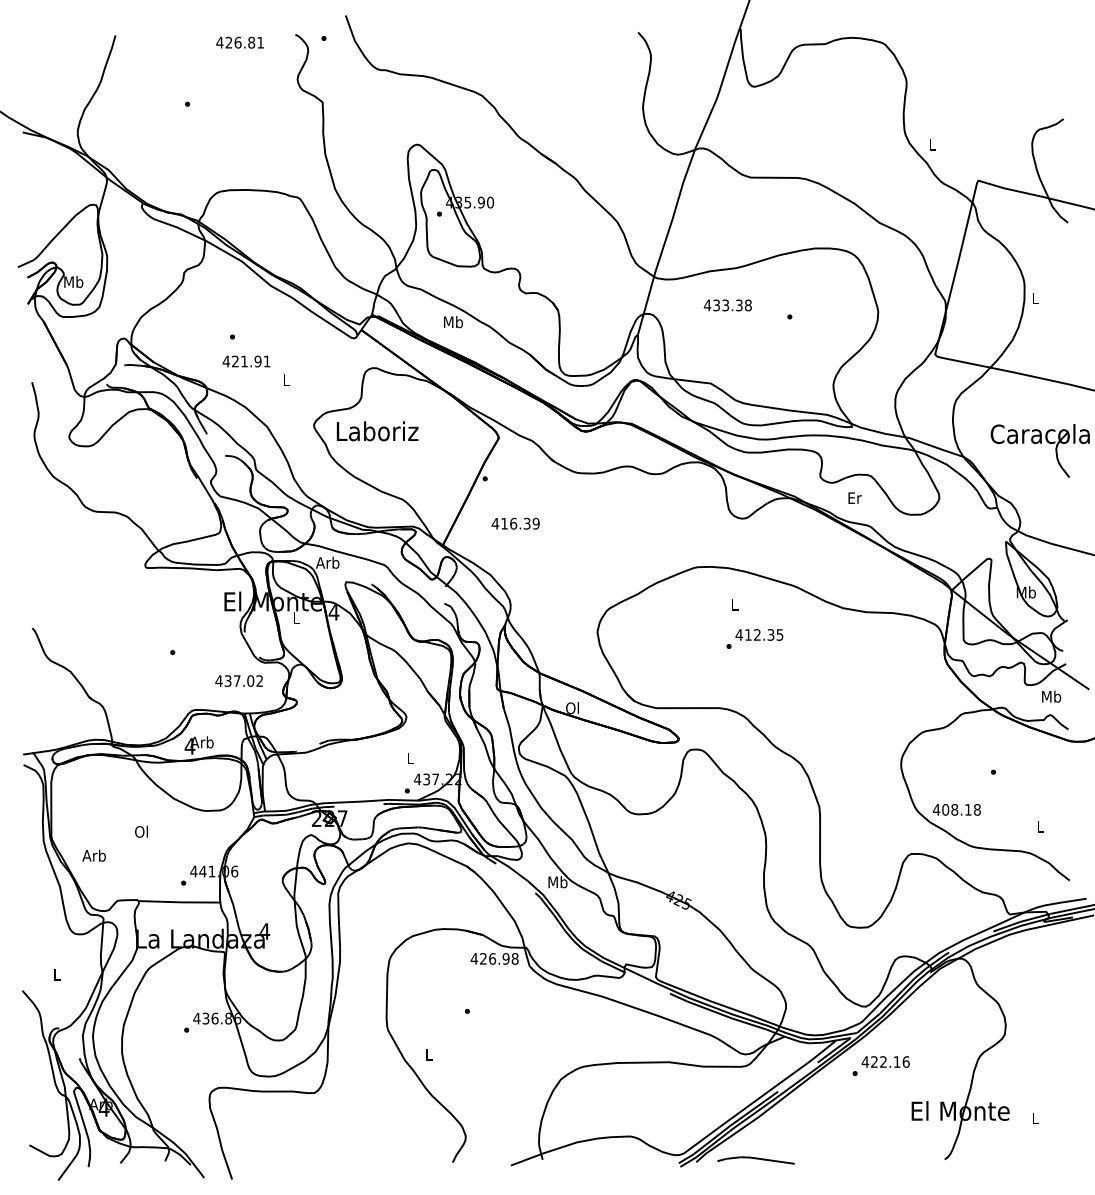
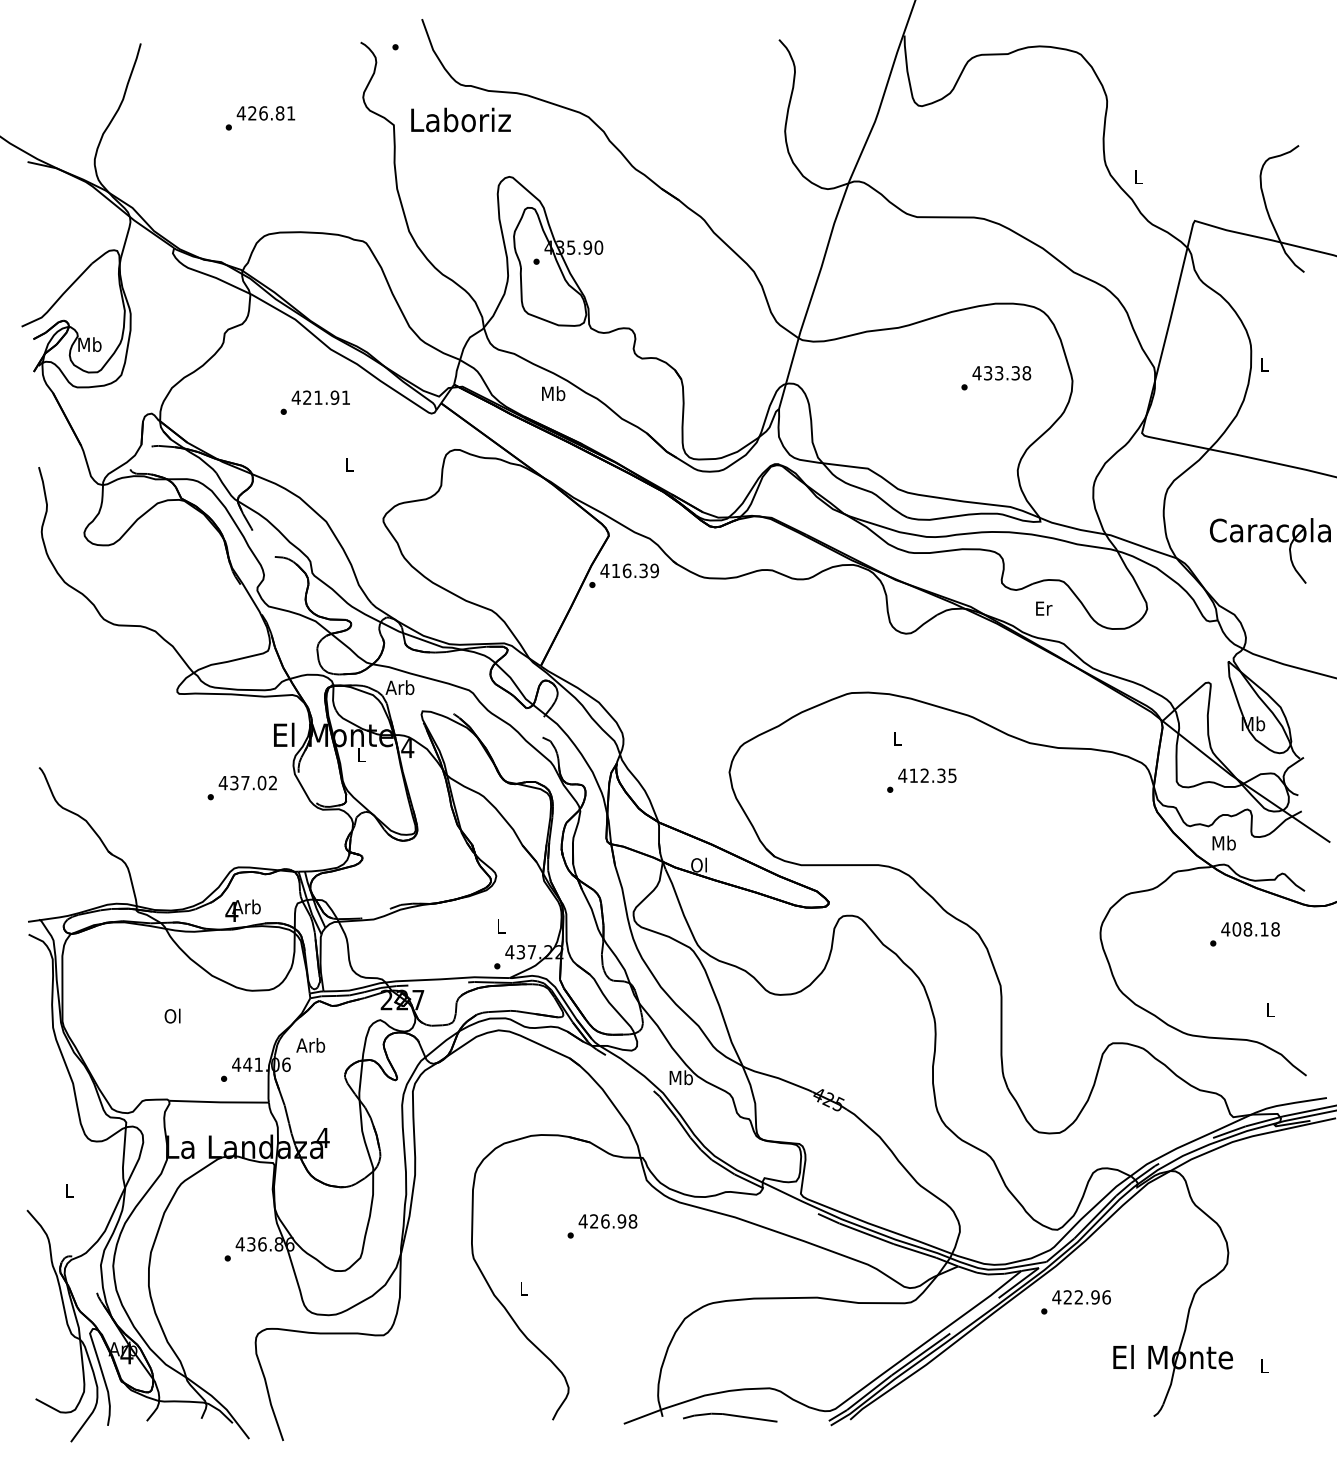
text: (239, 42) -> (265, 113), moved
text: (727, 305) -> (1001, 373), moved
text: (246, 361) -> (320, 397), moved
text: (377, 430) -> (460, 119), moved
text: (515, 523) -> (629, 570), moved
text: (238, 680) -> (247, 782), moved
text: (1051, 696) -> (1223, 842), moved
text: (956, 809) -> (1250, 929), moved
text: (93, 855) -> (310, 1045), moved
text: (494, 958) -> (607, 1221), moved
text: (897, 1062) -> (1095, 1297), 422.16 -> 422.96
line: (757, 1159) -> (731, 1416), moved

